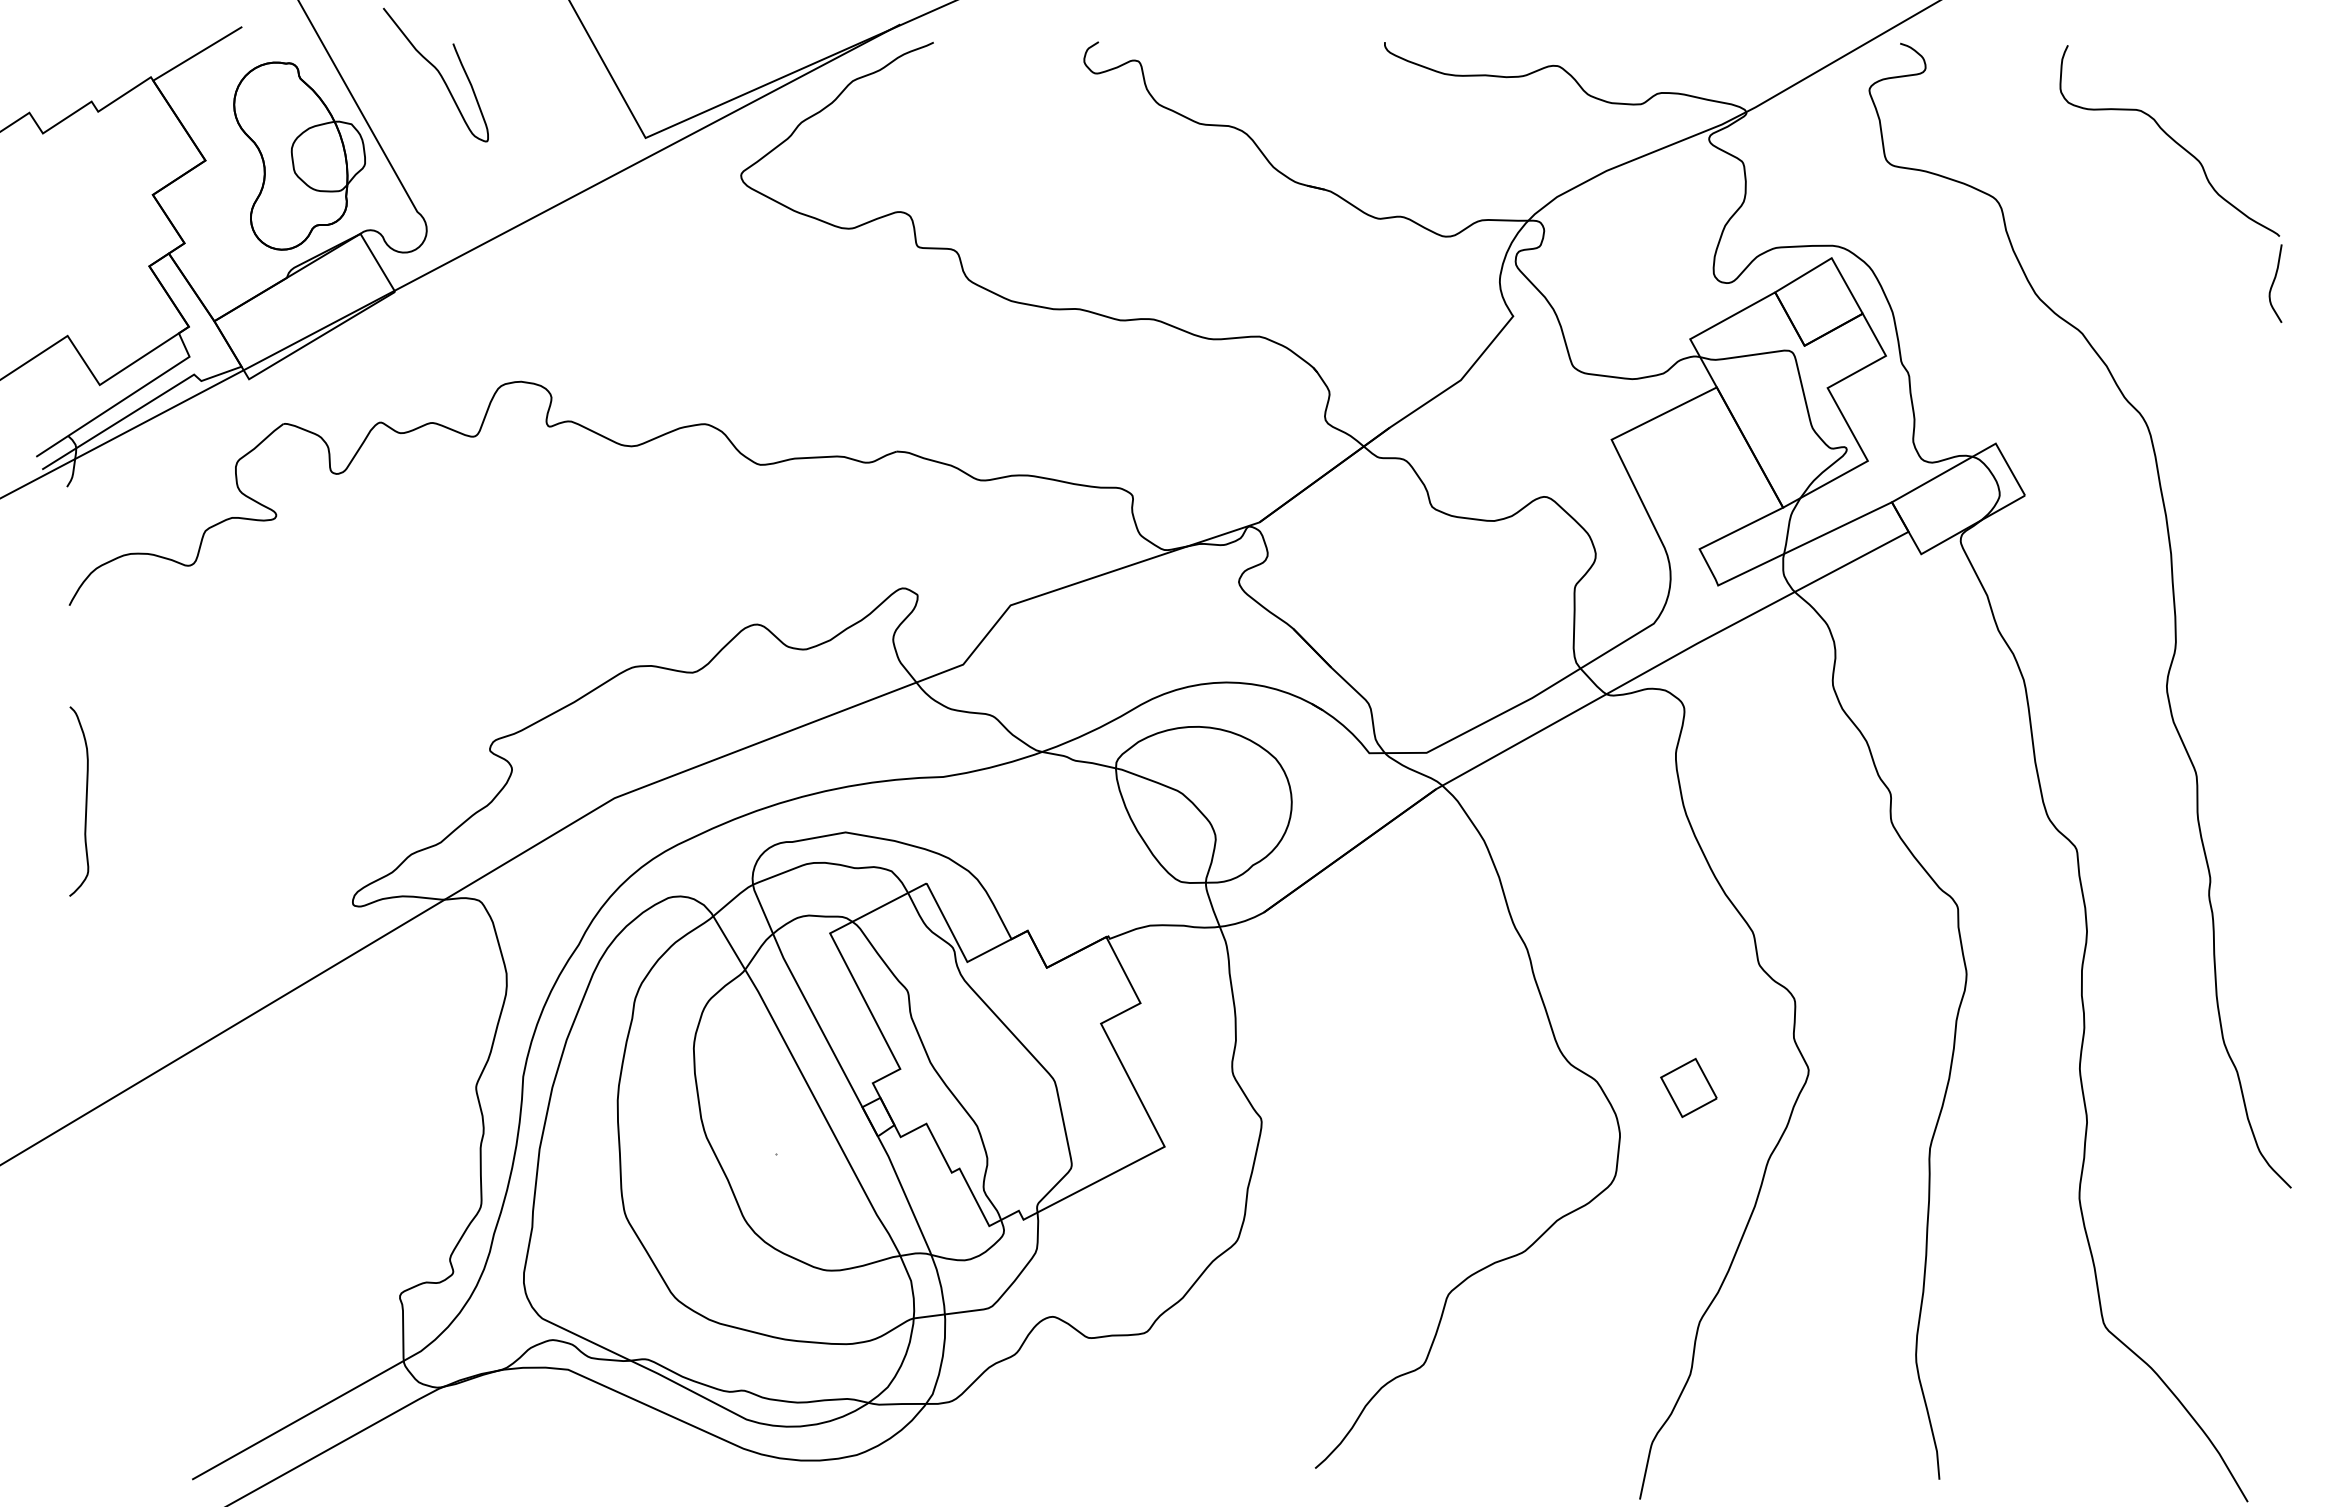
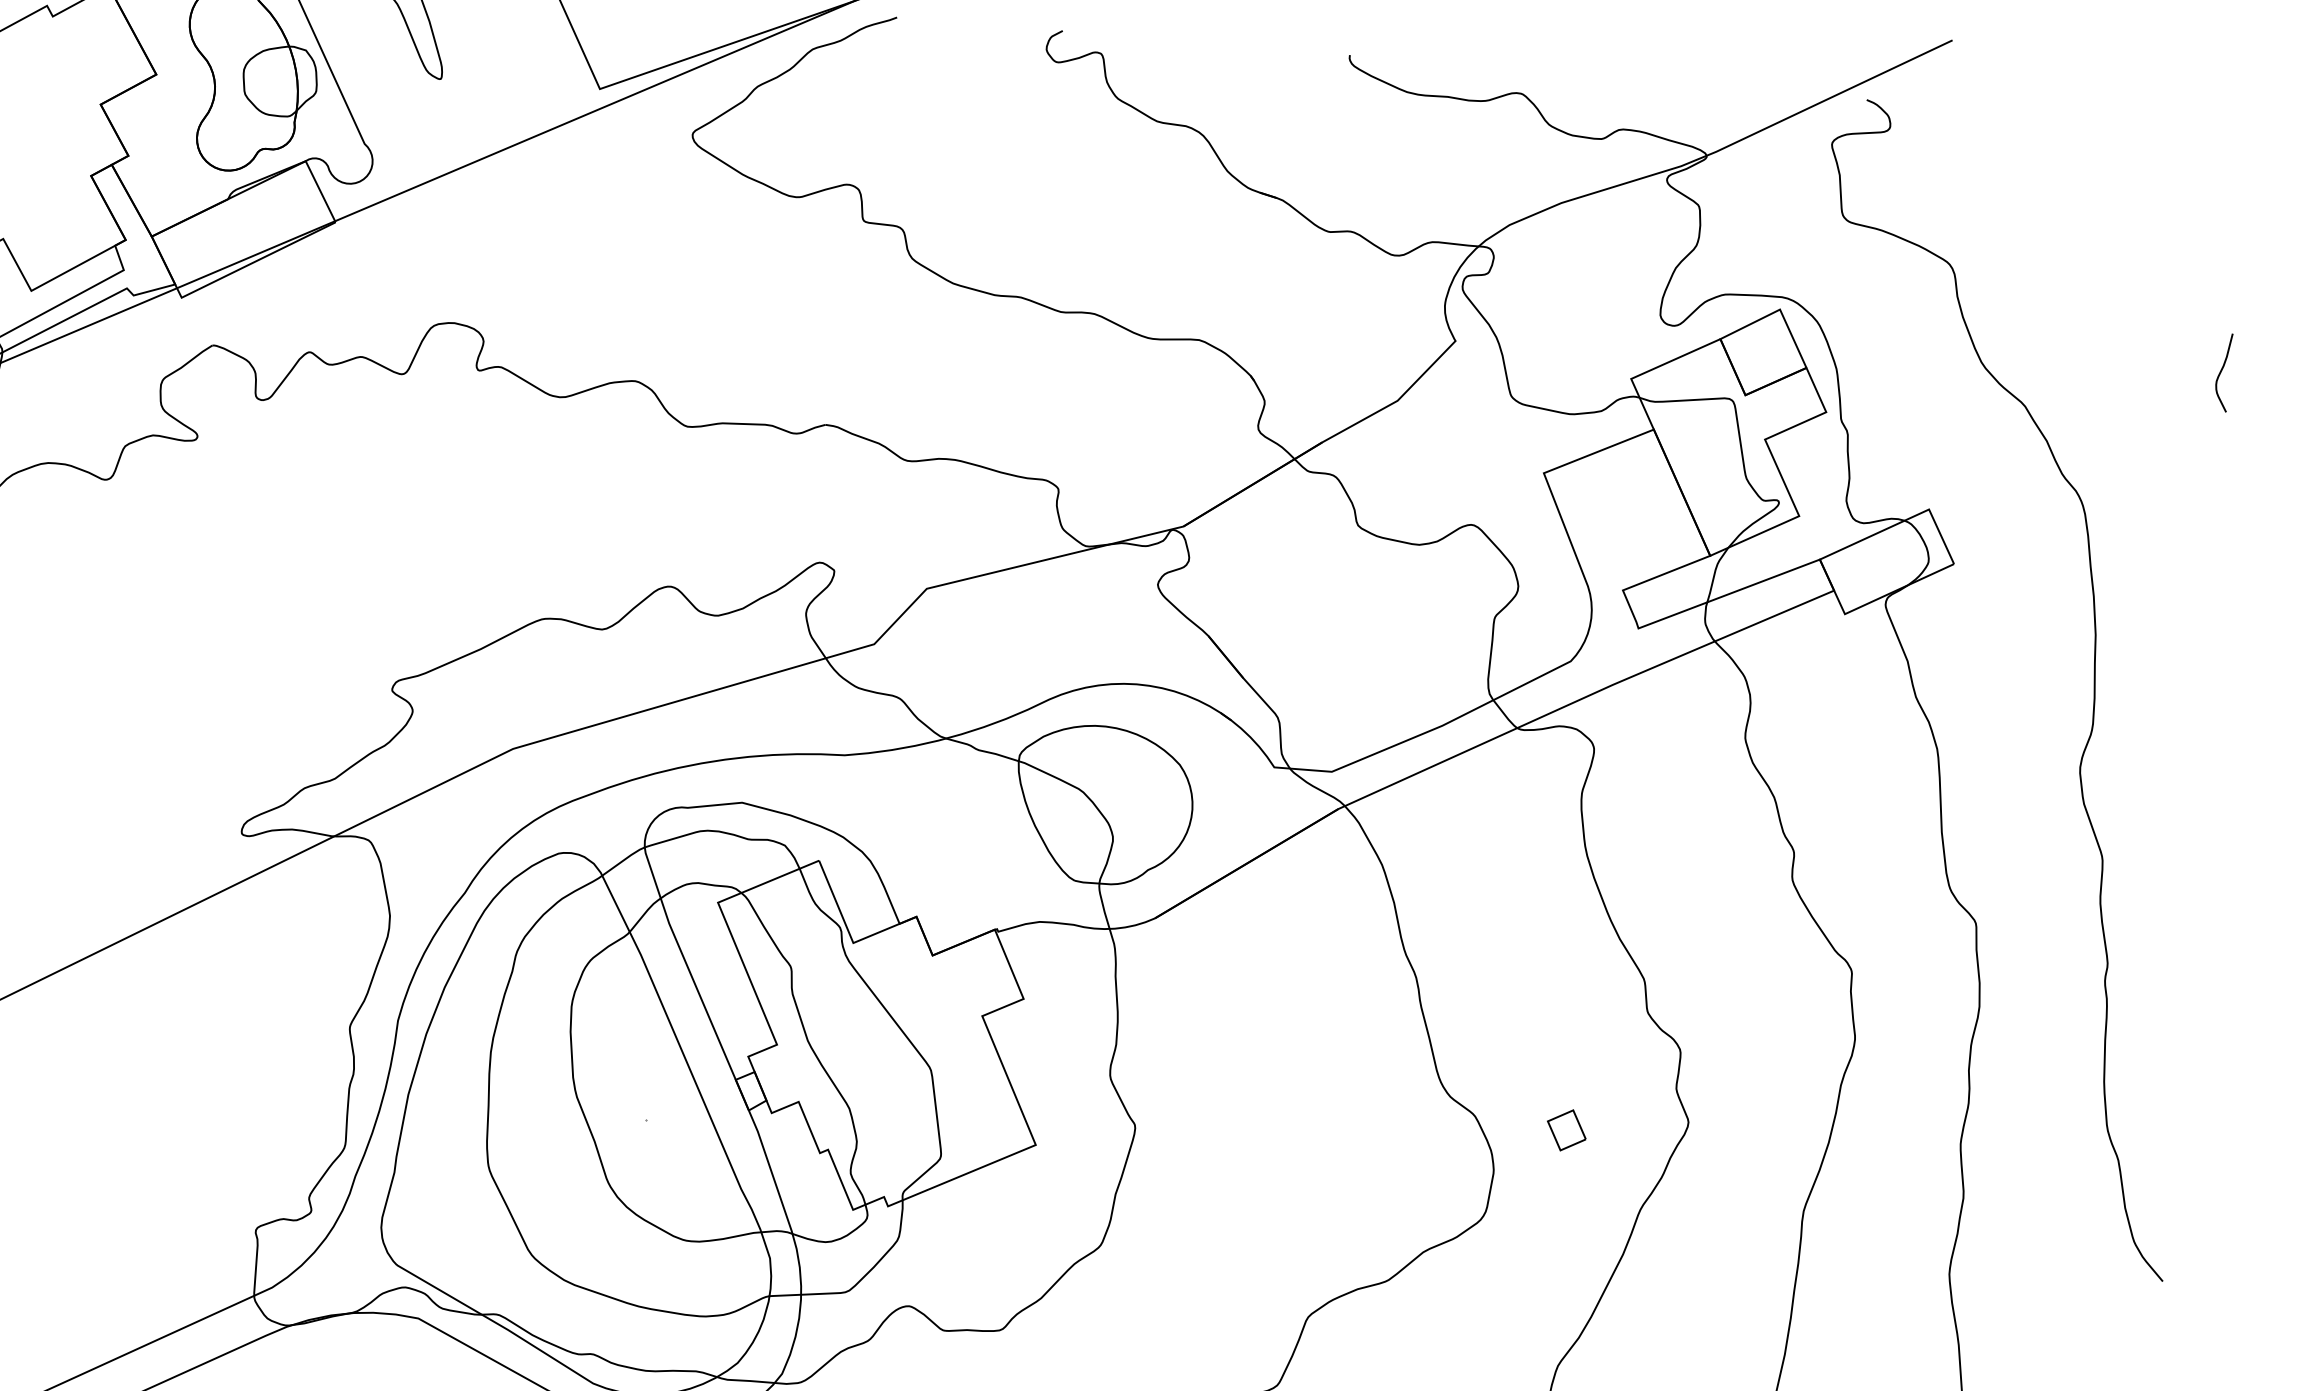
curve: (2170, 138) -> (2130, 218), removed
part: (1688, 1088) -> (1566, 1130), size x0.7

